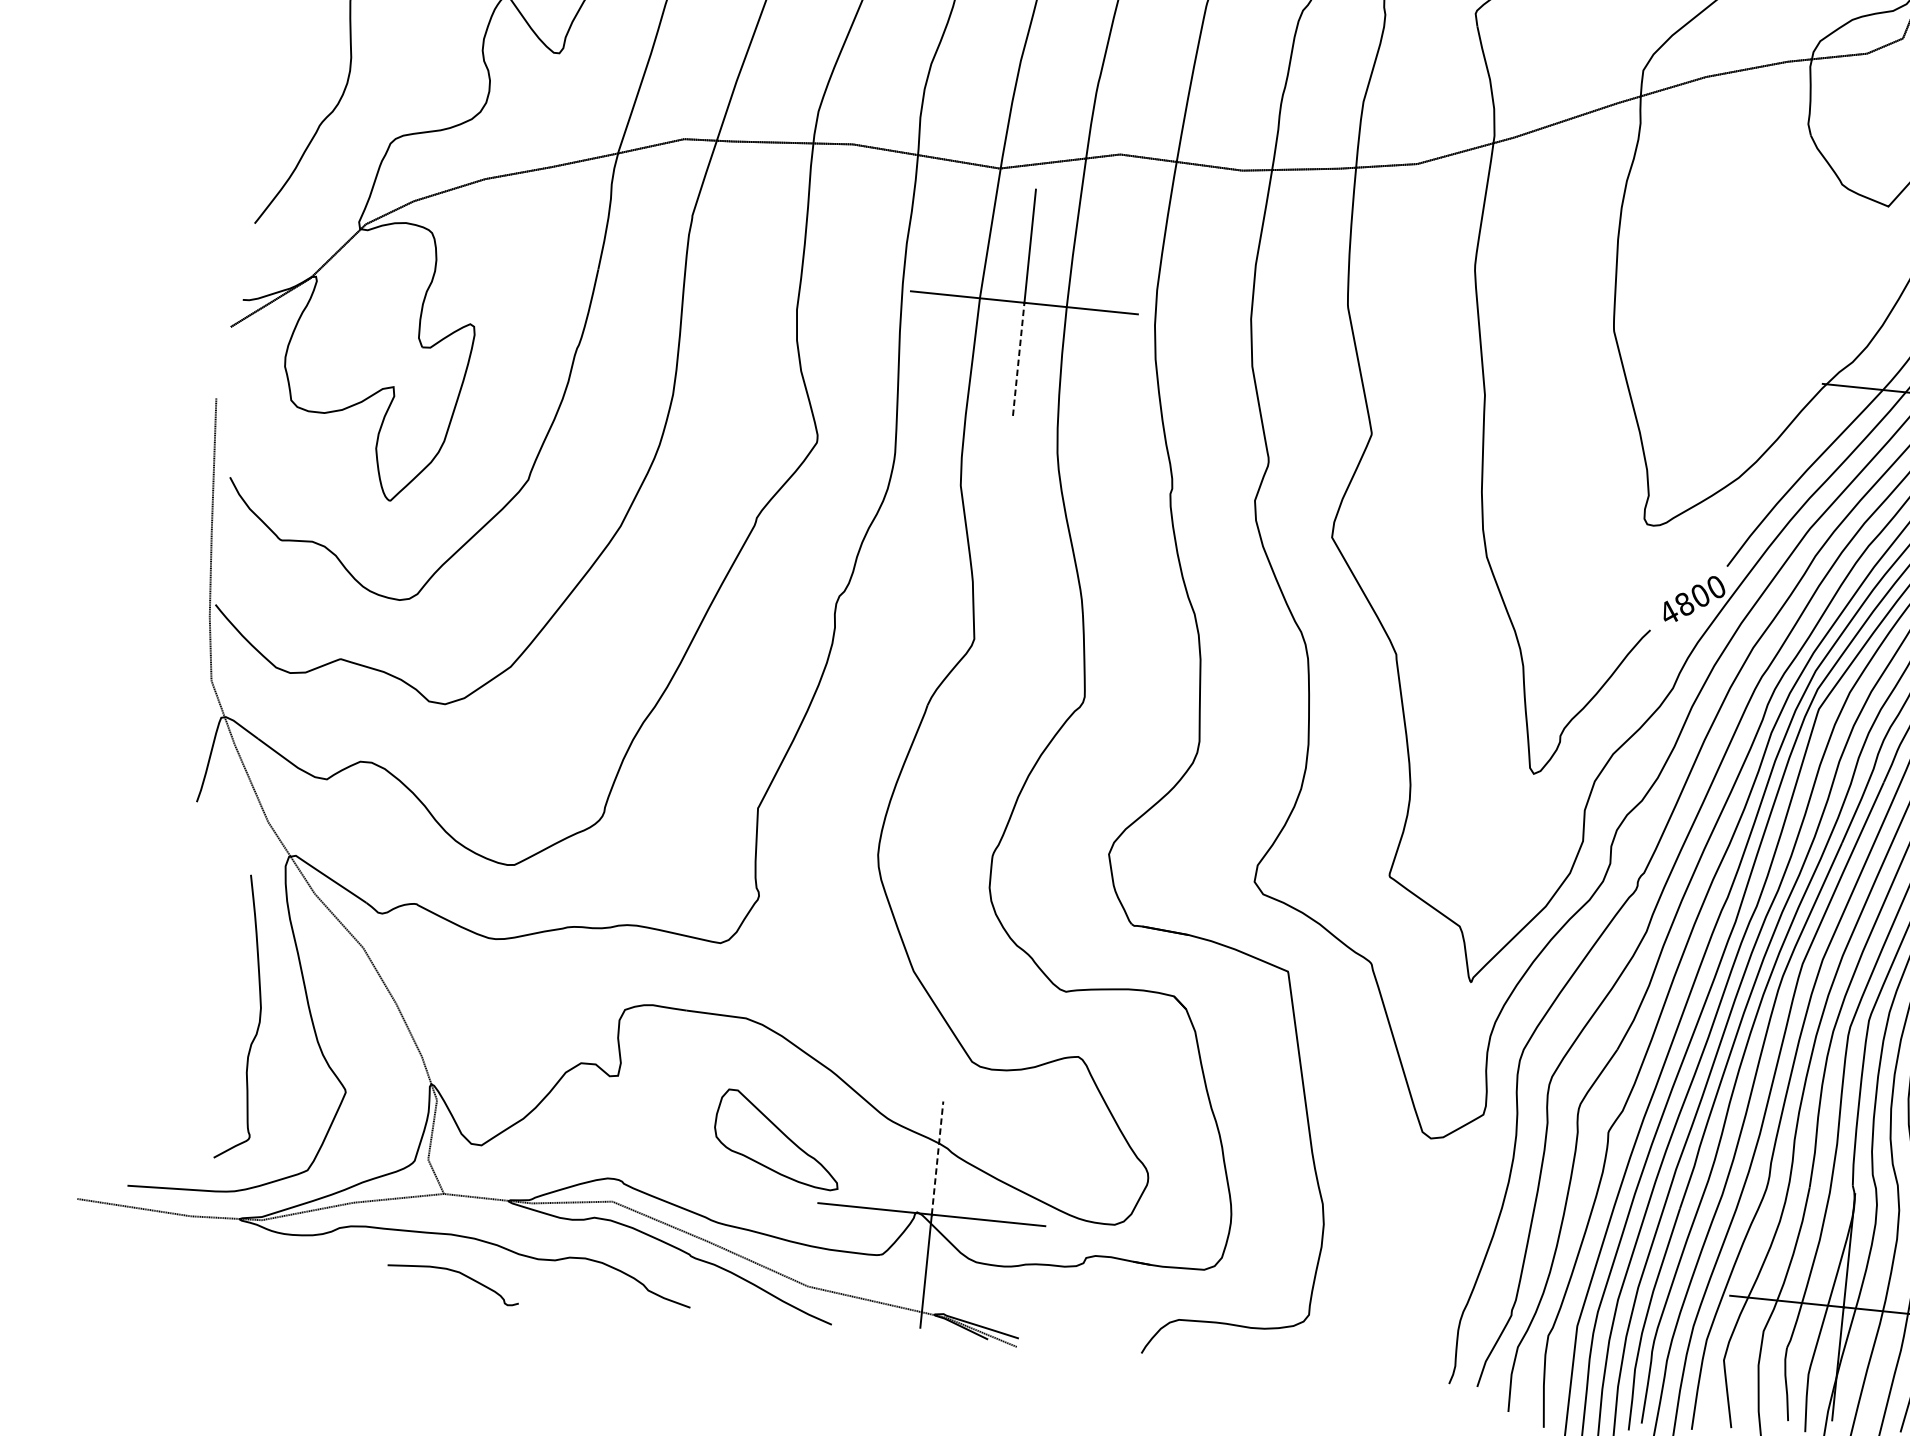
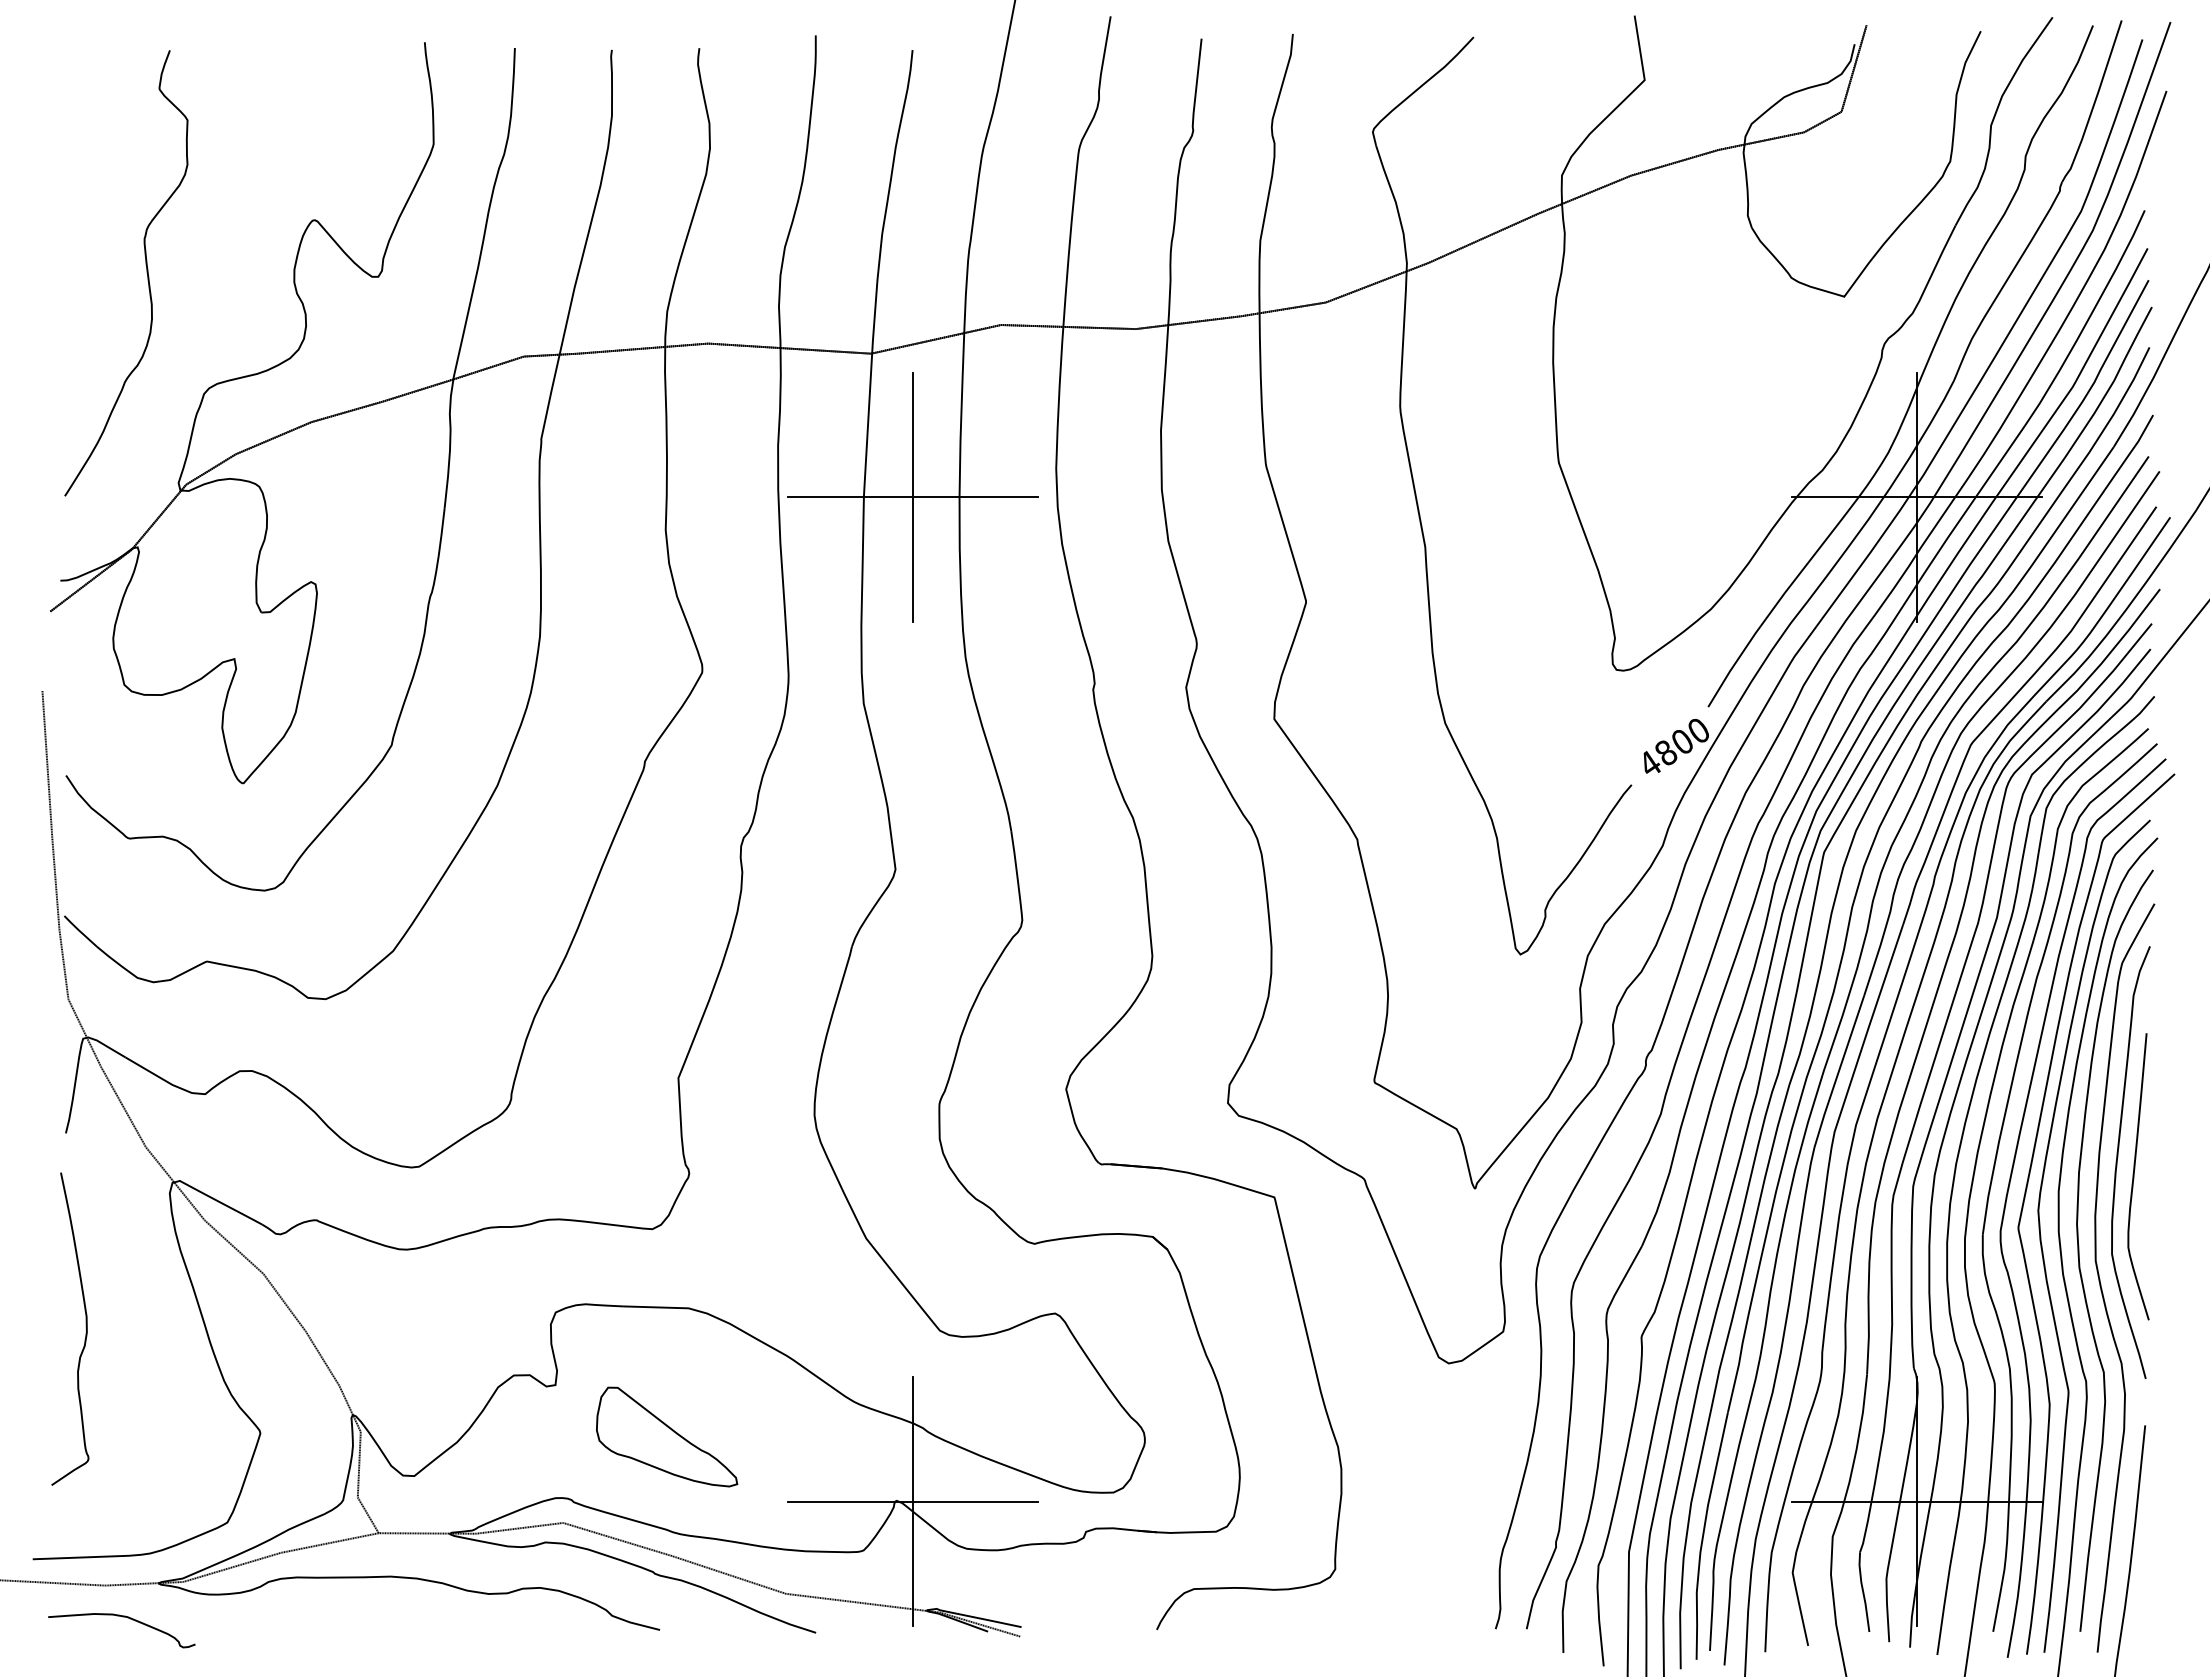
line: (1018, 359) -> (912, 559), dashed -> solid
curve: (258, 1018) -> (85, 1328), moved
part: (778, 1139) -> (667, 1436), moved
line: (937, 1157) -> (912, 1438), dashed -> solid
curve: (455, 1272) -> (122, 1617), moved

